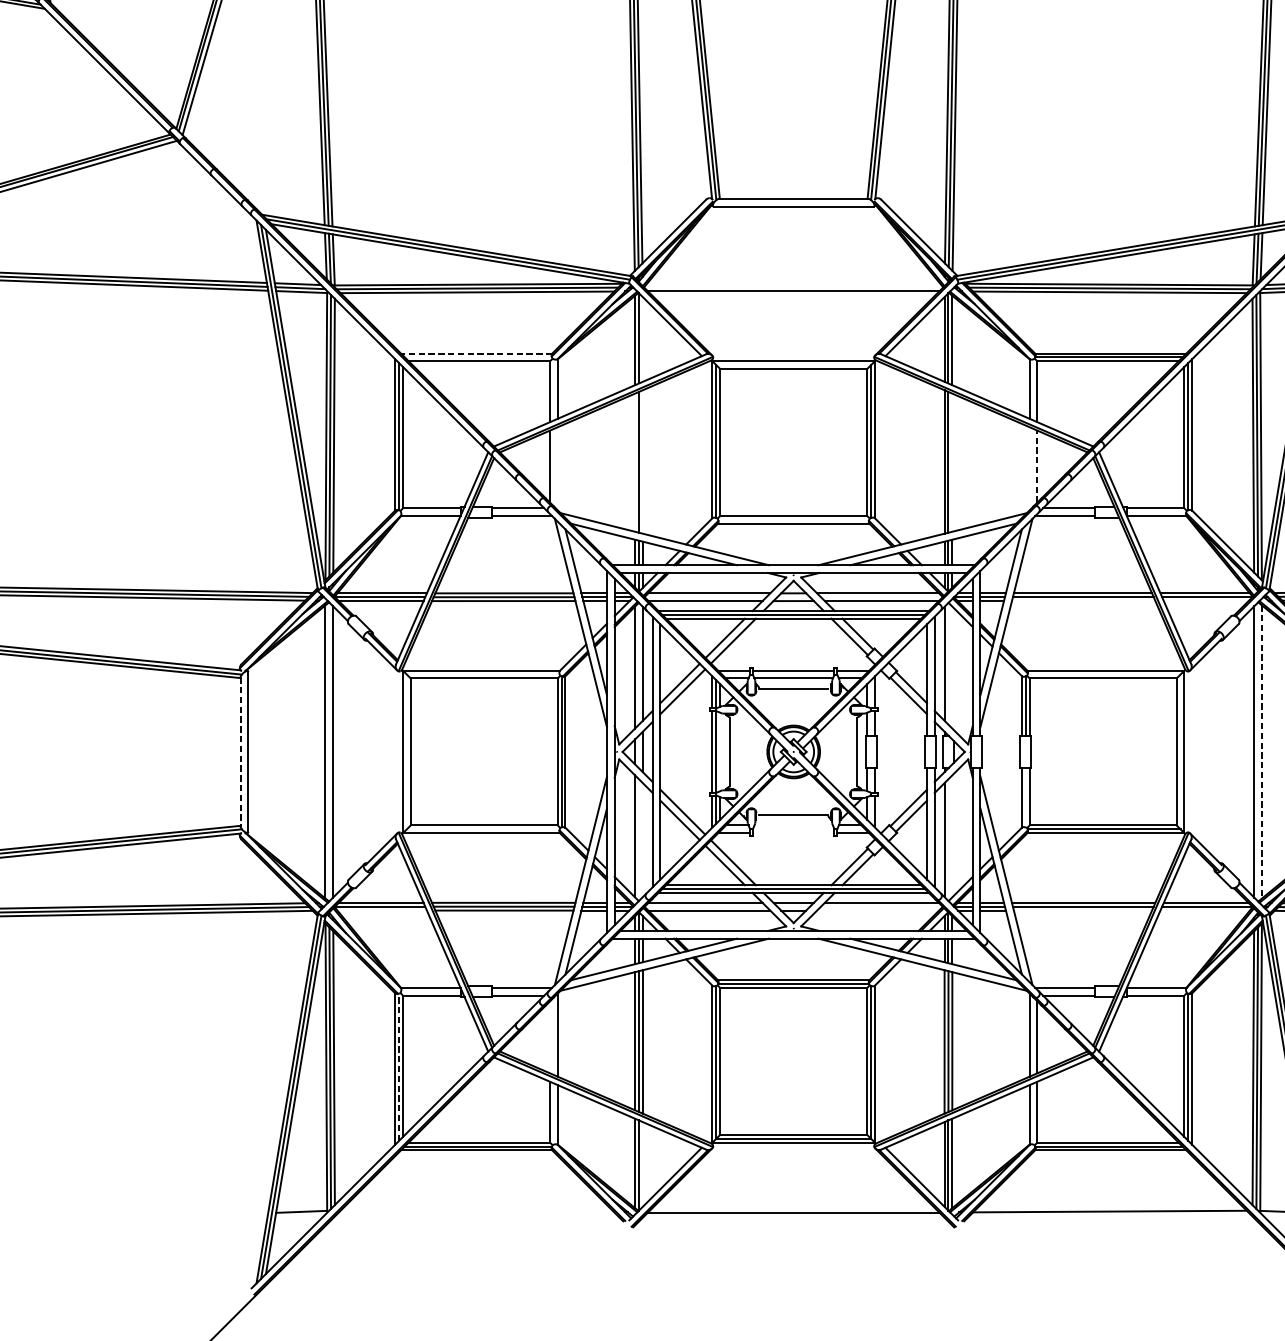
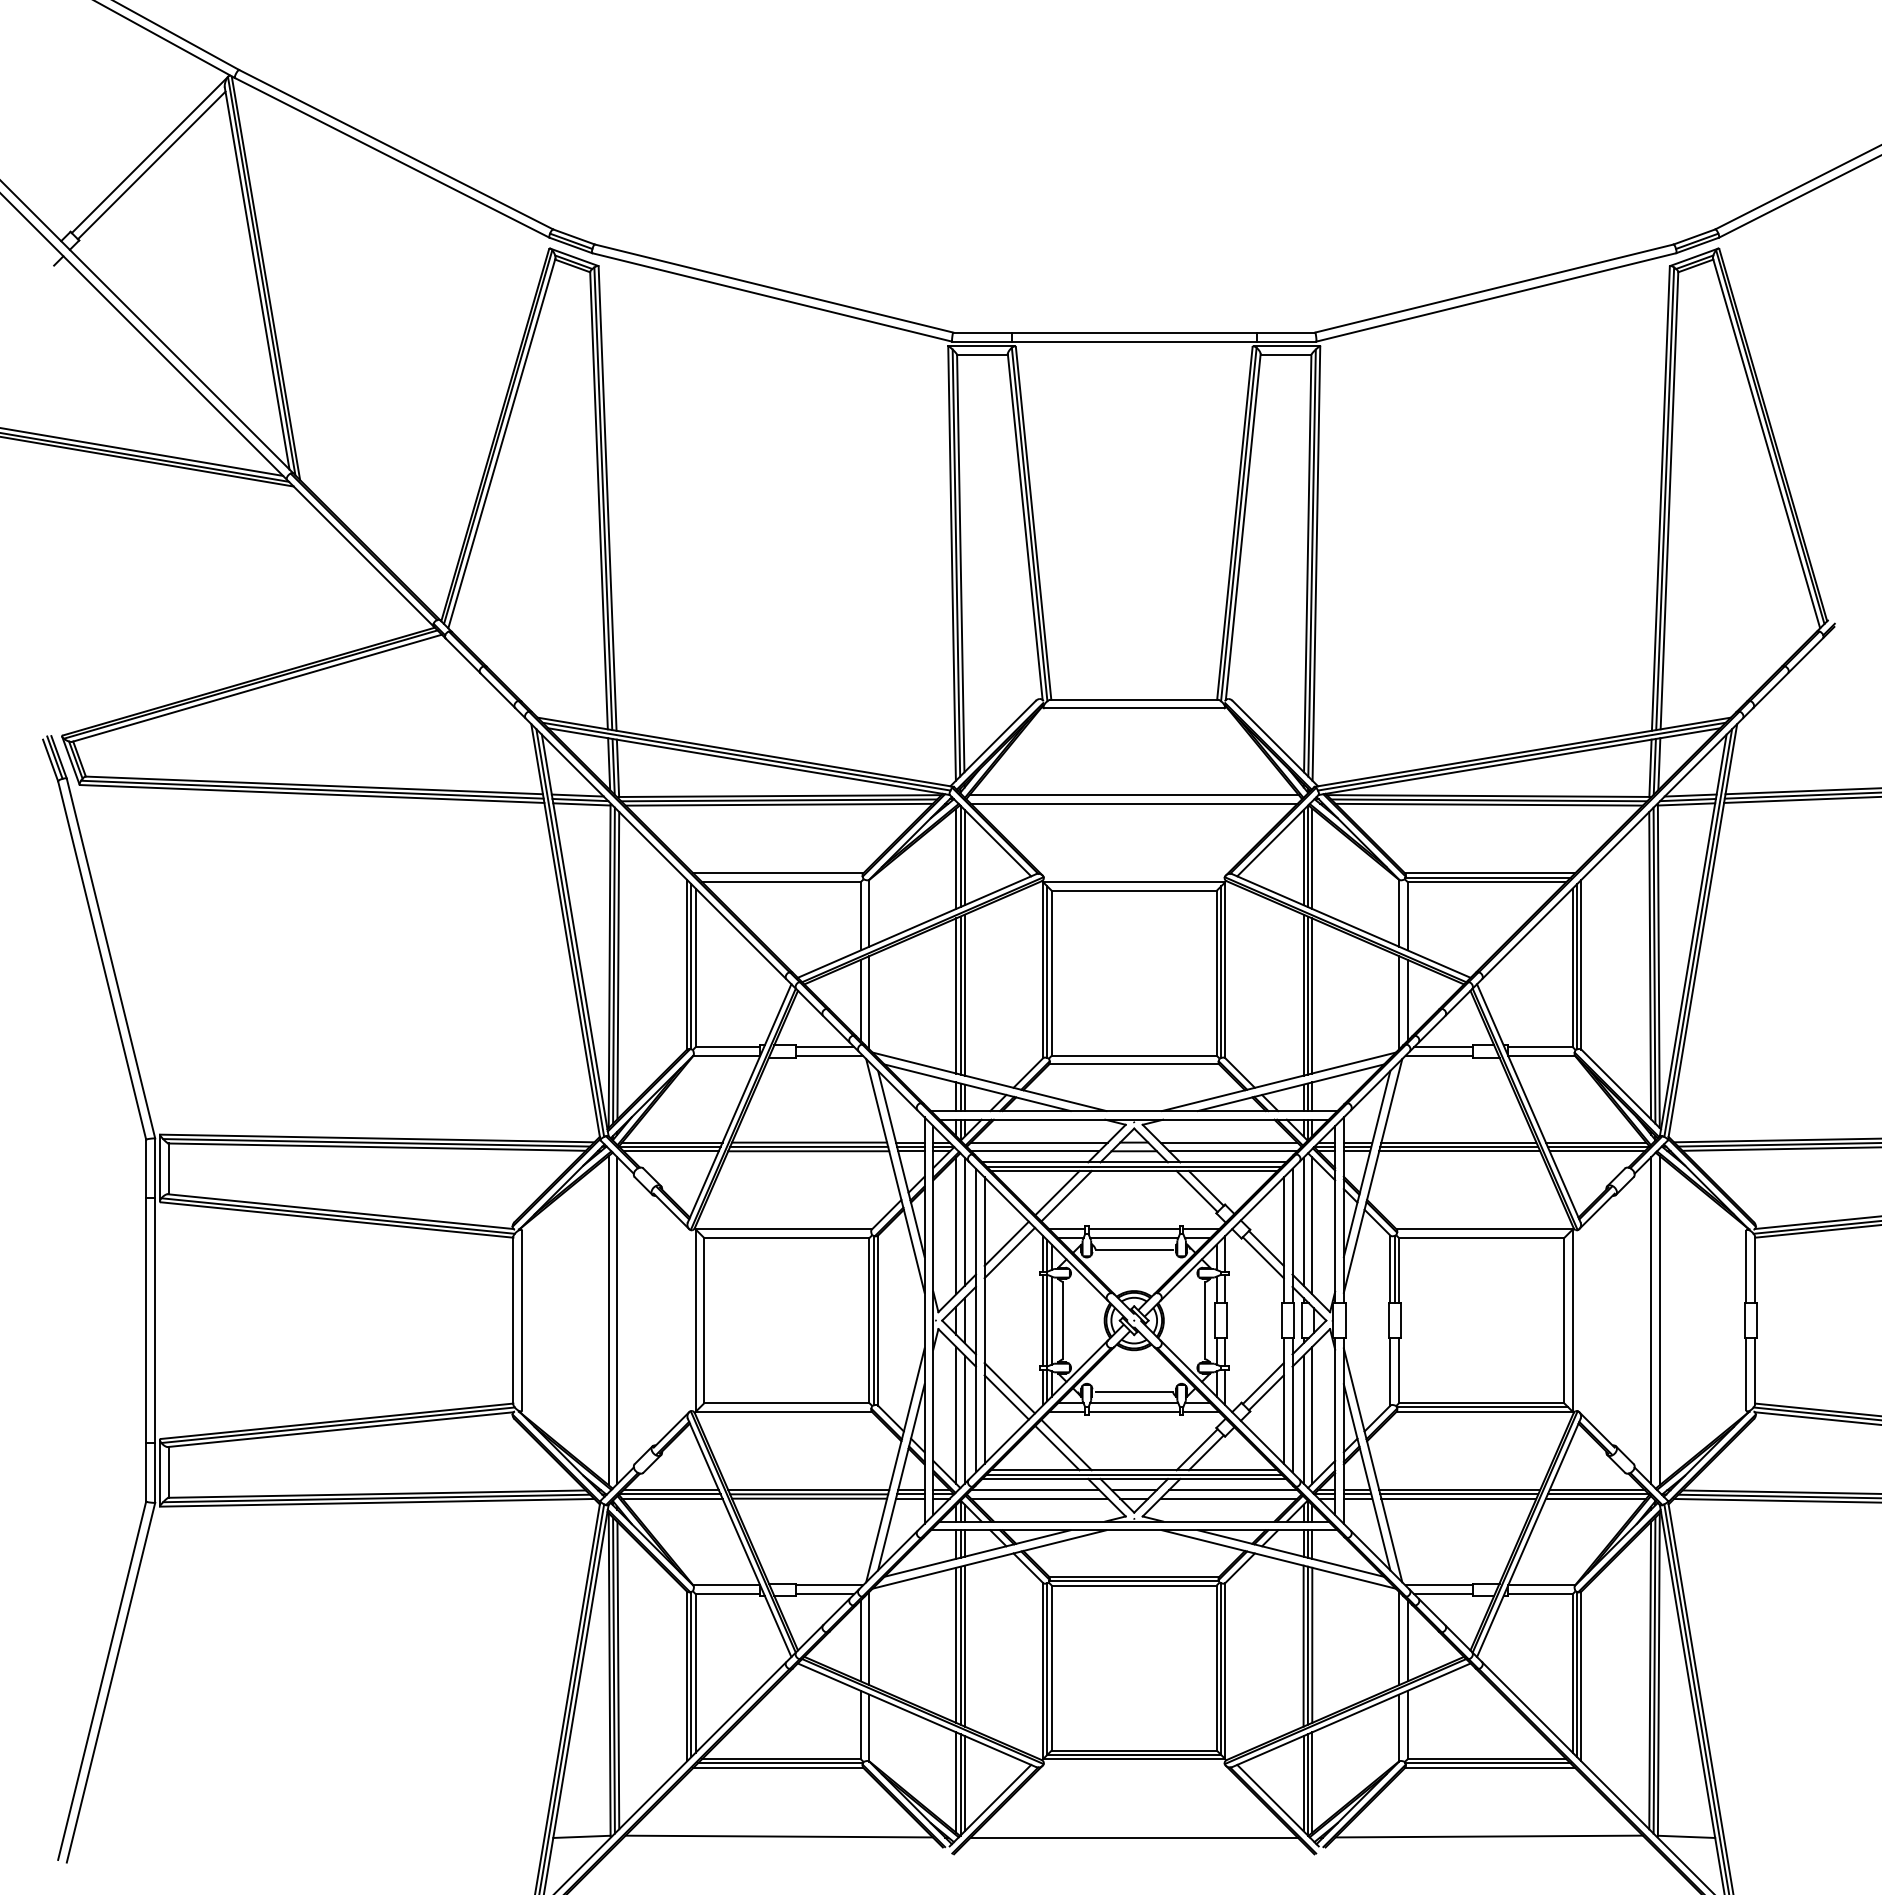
line: (793, 284) -> (1133, 795), added
line: (642, 339) -> (964, 857), added
line: (476, 353) -> (778, 873), dashed -> solid
line: (642, 461) -> (964, 994), added
line: (635, 462) -> (956, 995), added
line: (952, 462) -> (1312, 995), added
line: (1037, 465) -> (1407, 999), dashed -> solid
line: (557, 468) -> (869, 1002), added
line: (1030, 468) -> (1399, 1002), added
line: (1083, 601) -> (1459, 1151), added
line: (1205, 601) -> (1596, 1151), added
line: (952, 667) -> (1312, 1225), added
line: (240, 751) -> (513, 1320), dashed -> solid
line: (719, 751) -> (1051, 1320), added
line: (1261, 752) -> (1659, 1321), dashed -> solid
line: (793, 825) -> (1134, 1403), added
line: (793, 832) -> (1133, 1411), added
line: (952, 835) -> (1312, 1414), added
line: (642, 840) -> (964, 1419), added
line: (382, 910) -> (672, 1498), added
line: (877, 910) -> (1228, 1498), added
line: (1082, 910) -> (1458, 1498), added
line: (1204, 910) -> (1595, 1498), added
line: (549, 1036) -> (860, 1640), added
line: (399, 1067) -> (691, 1674), dashed -> solid
line: (642, 1164) -> (964, 1783), added
line: (476, 1211) -> (778, 1836), added

